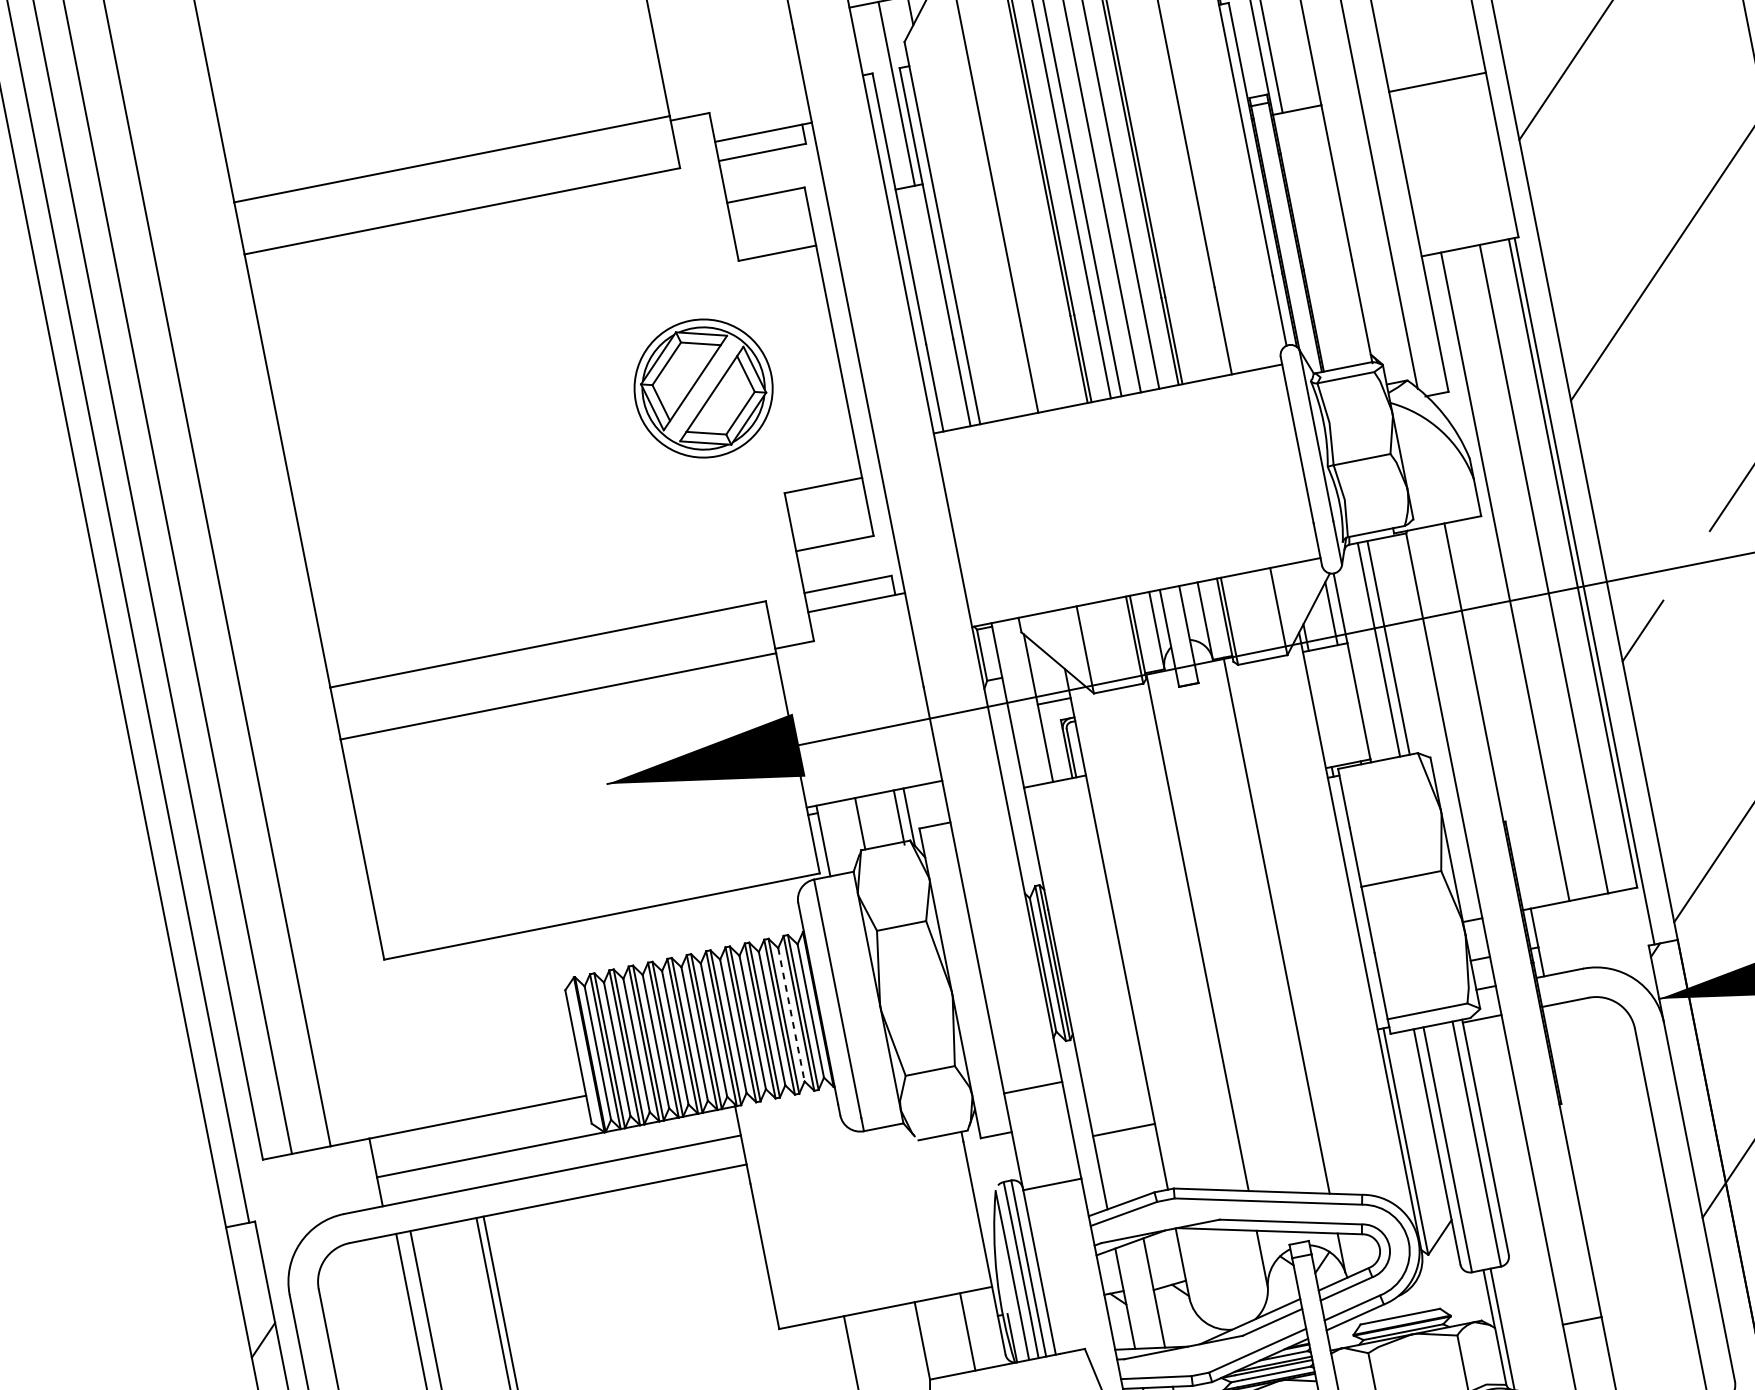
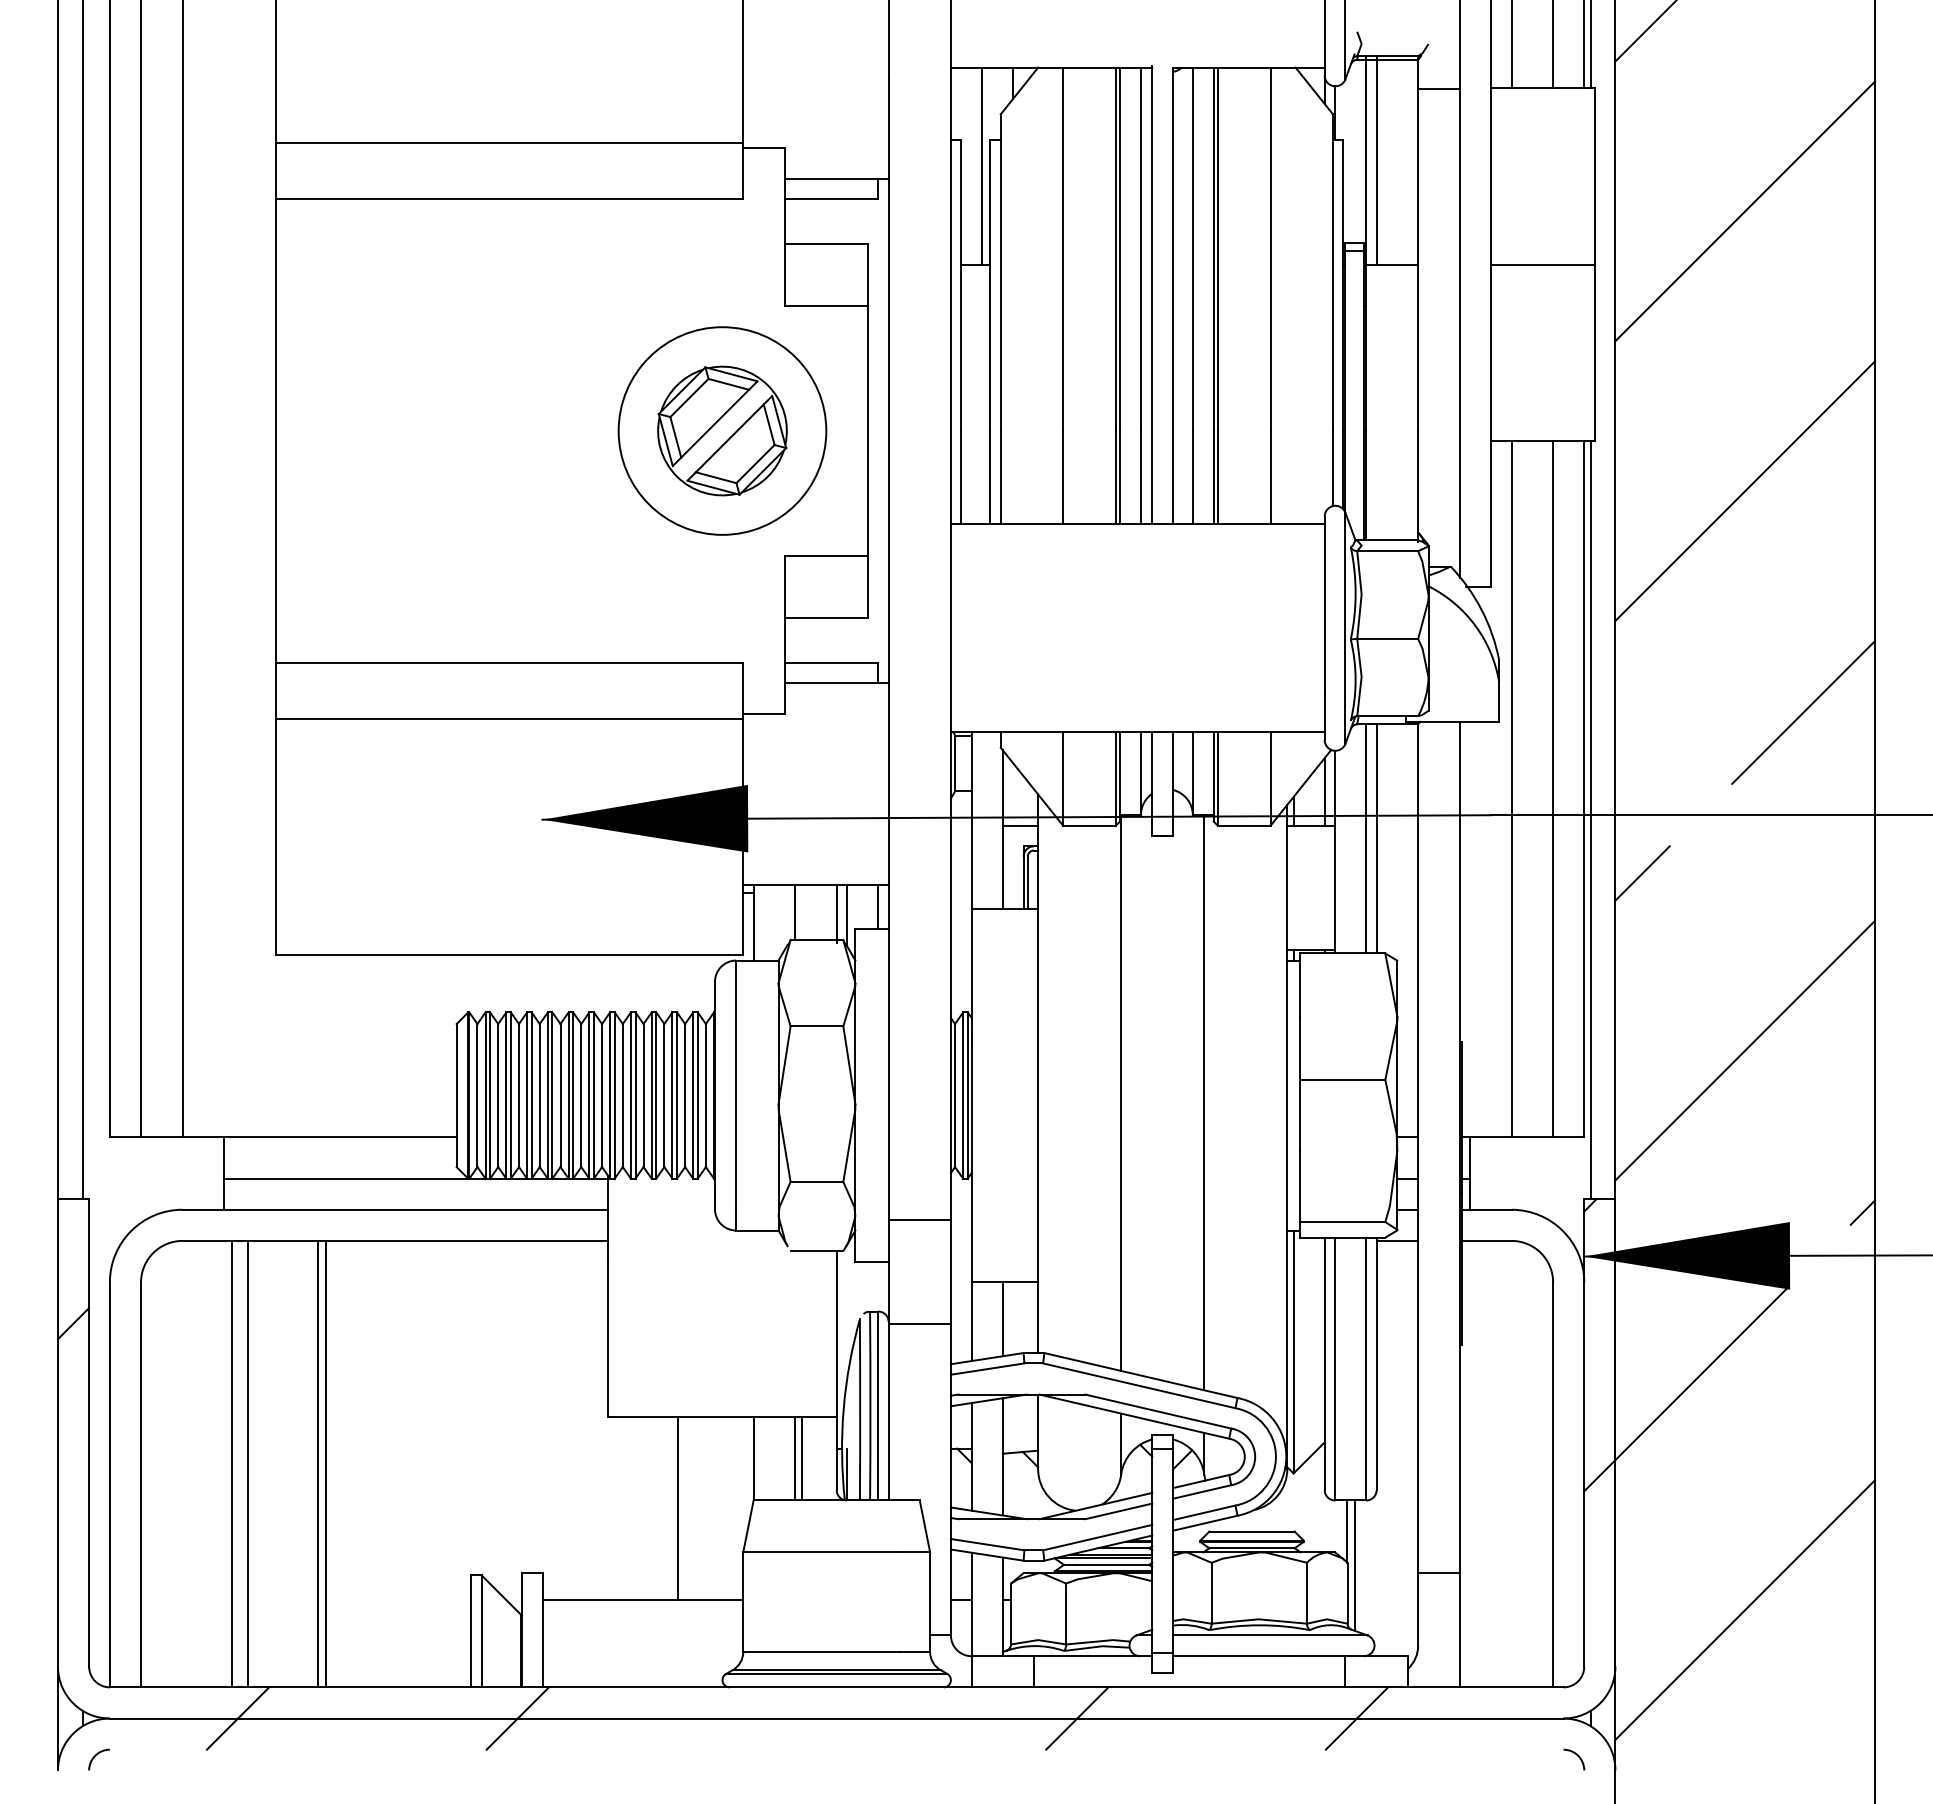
circle: (703, 388) -> (722, 430), size x1.43
line: (936, 802) -> (878, 906), added
line: (791, 1014) -> (685, 1095), dashed -> solid
line: (1128, 1164) -> (1002, 1319), added
line: (961, 1332) -> (795, 1458), added

